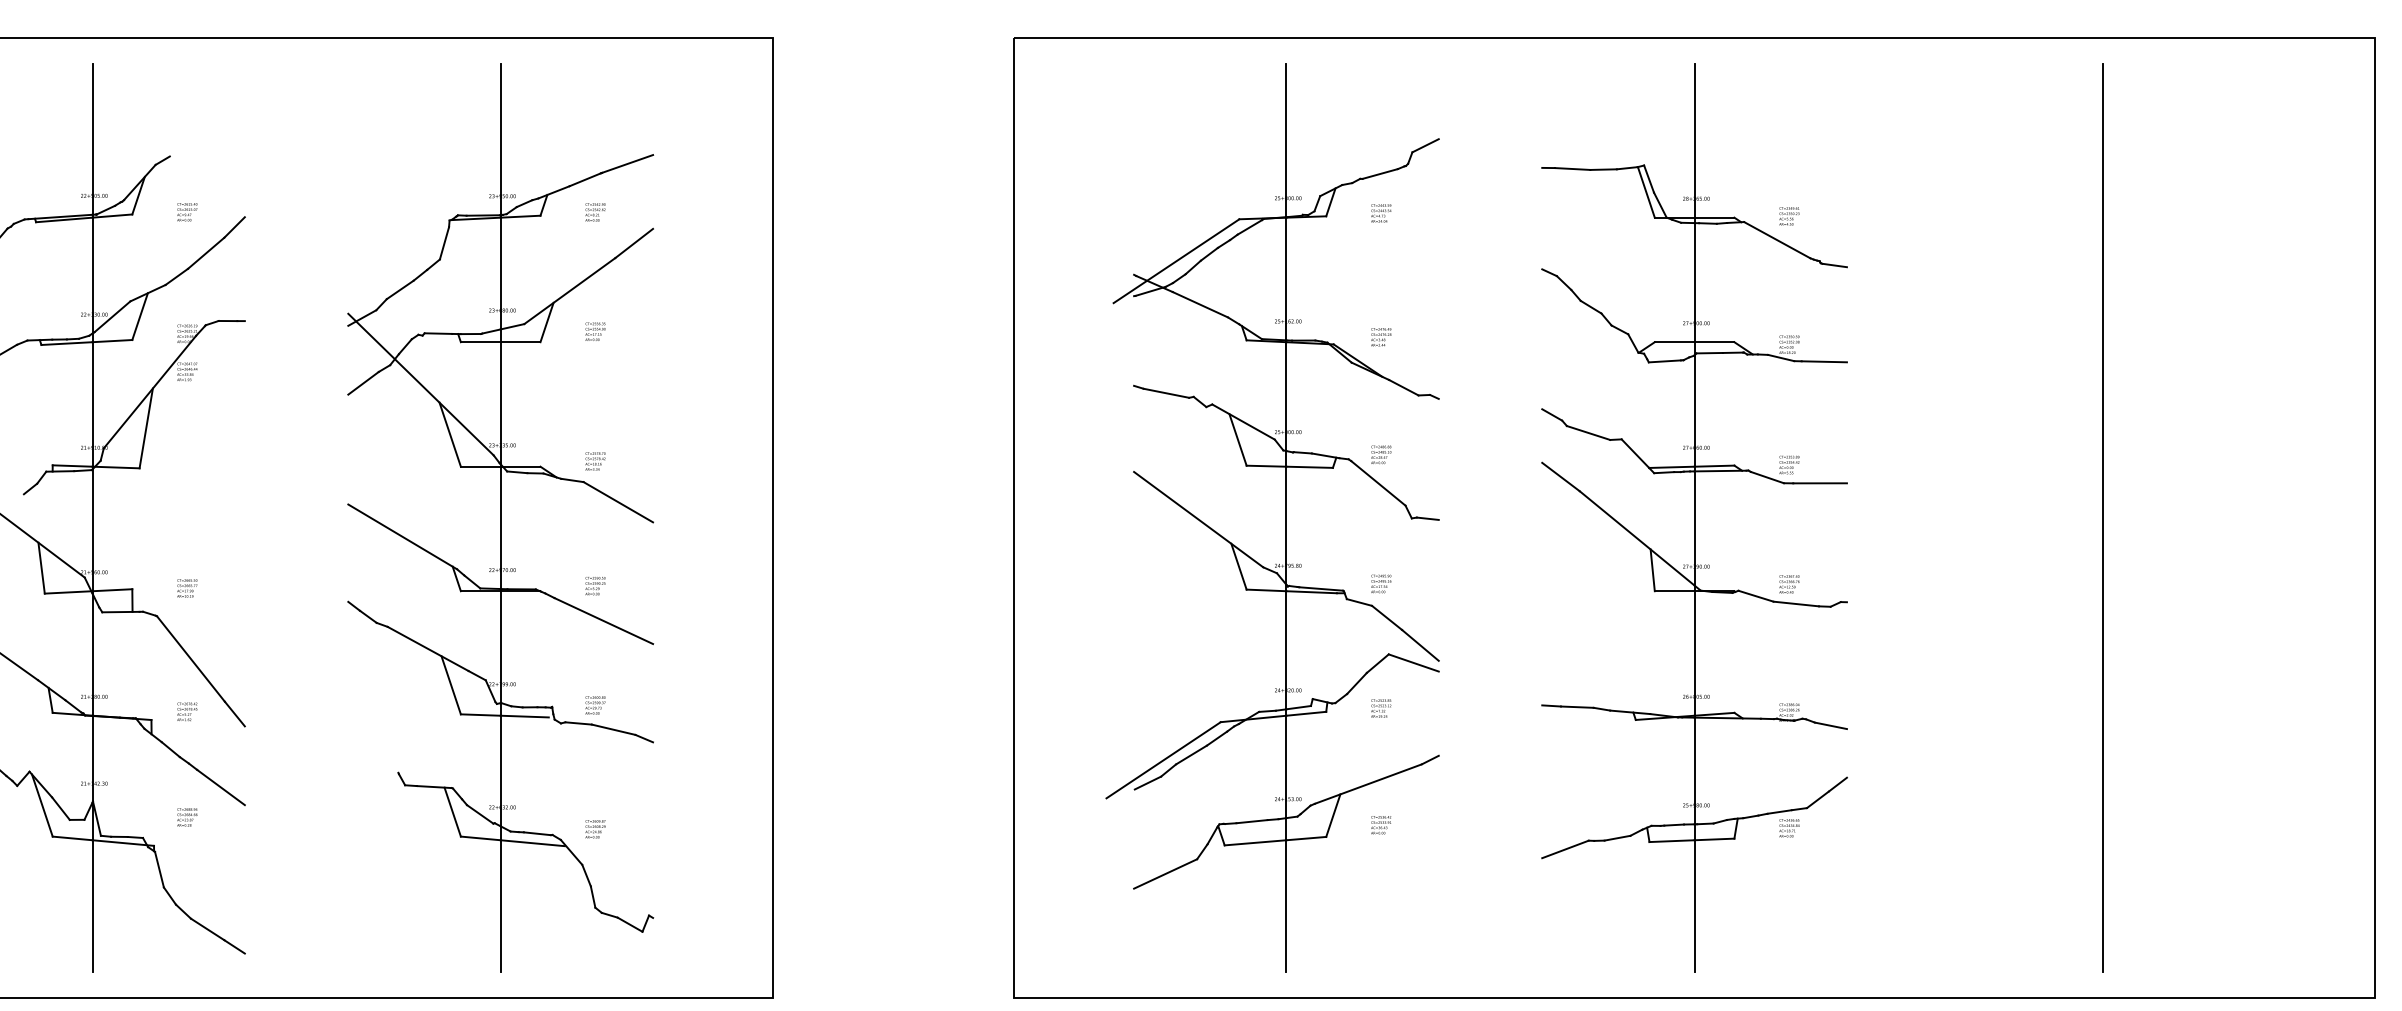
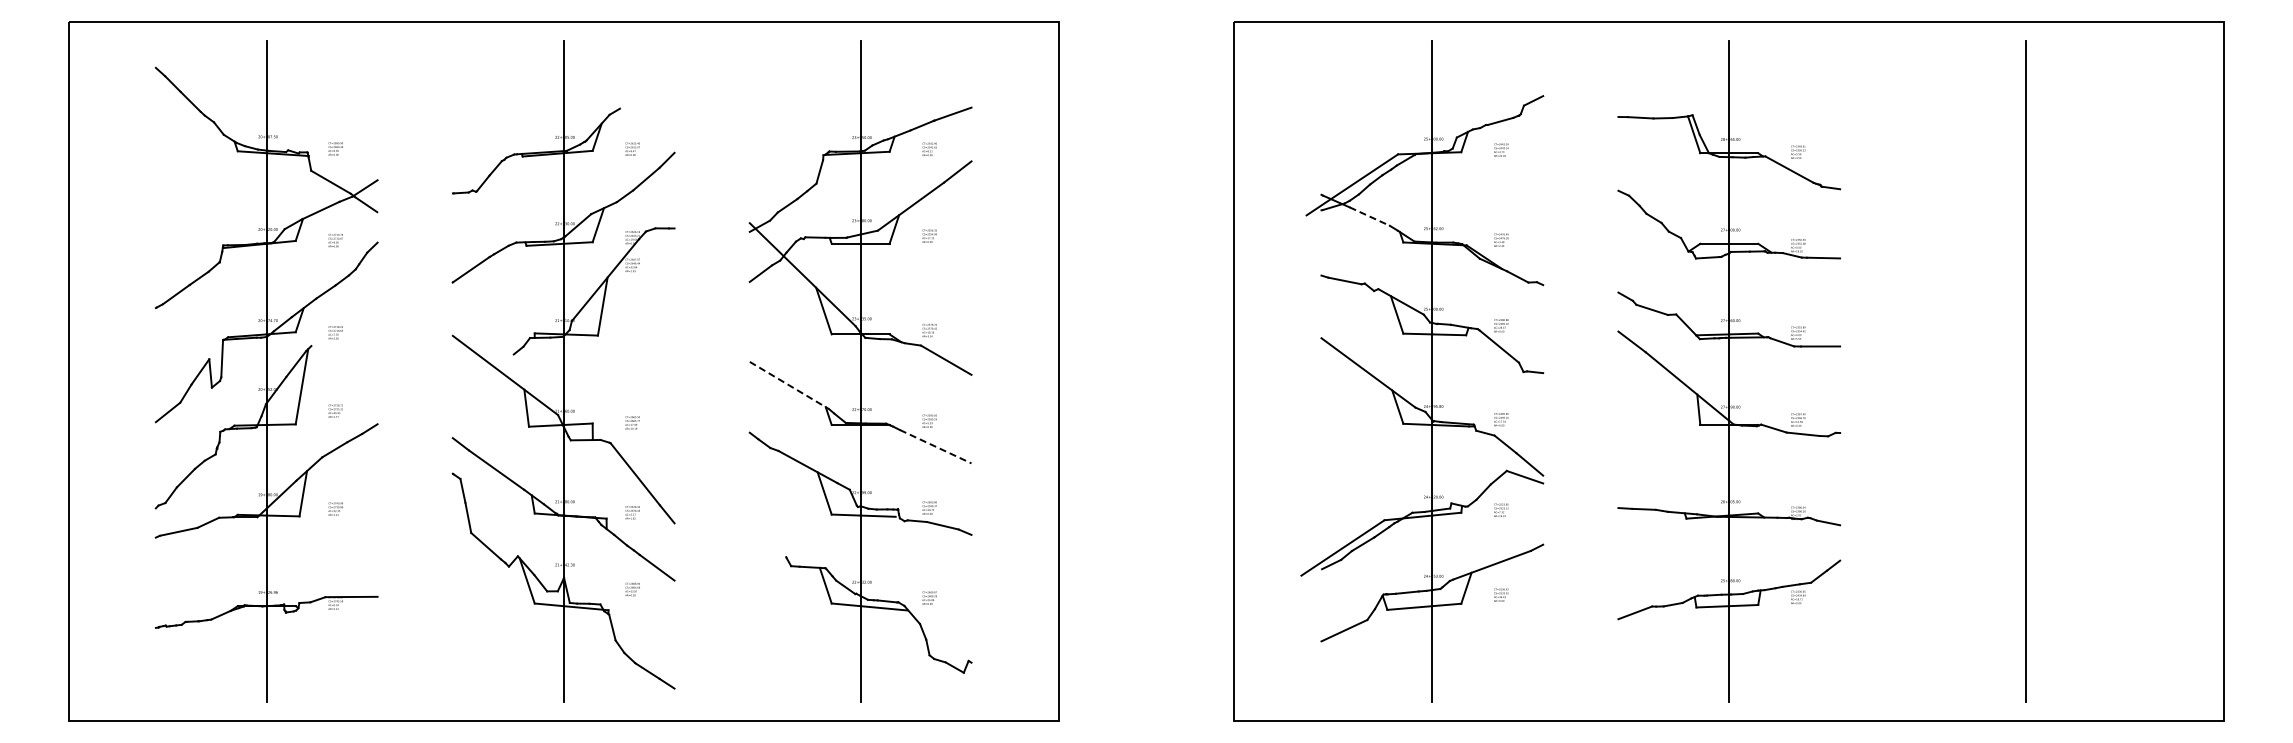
line: (1201, 304) -> (1370, 216), solid -> dashed
line: (402, 536) -> (789, 385), solid -> dashed
line: (603, 620) -> (935, 446), solid -> dashed

